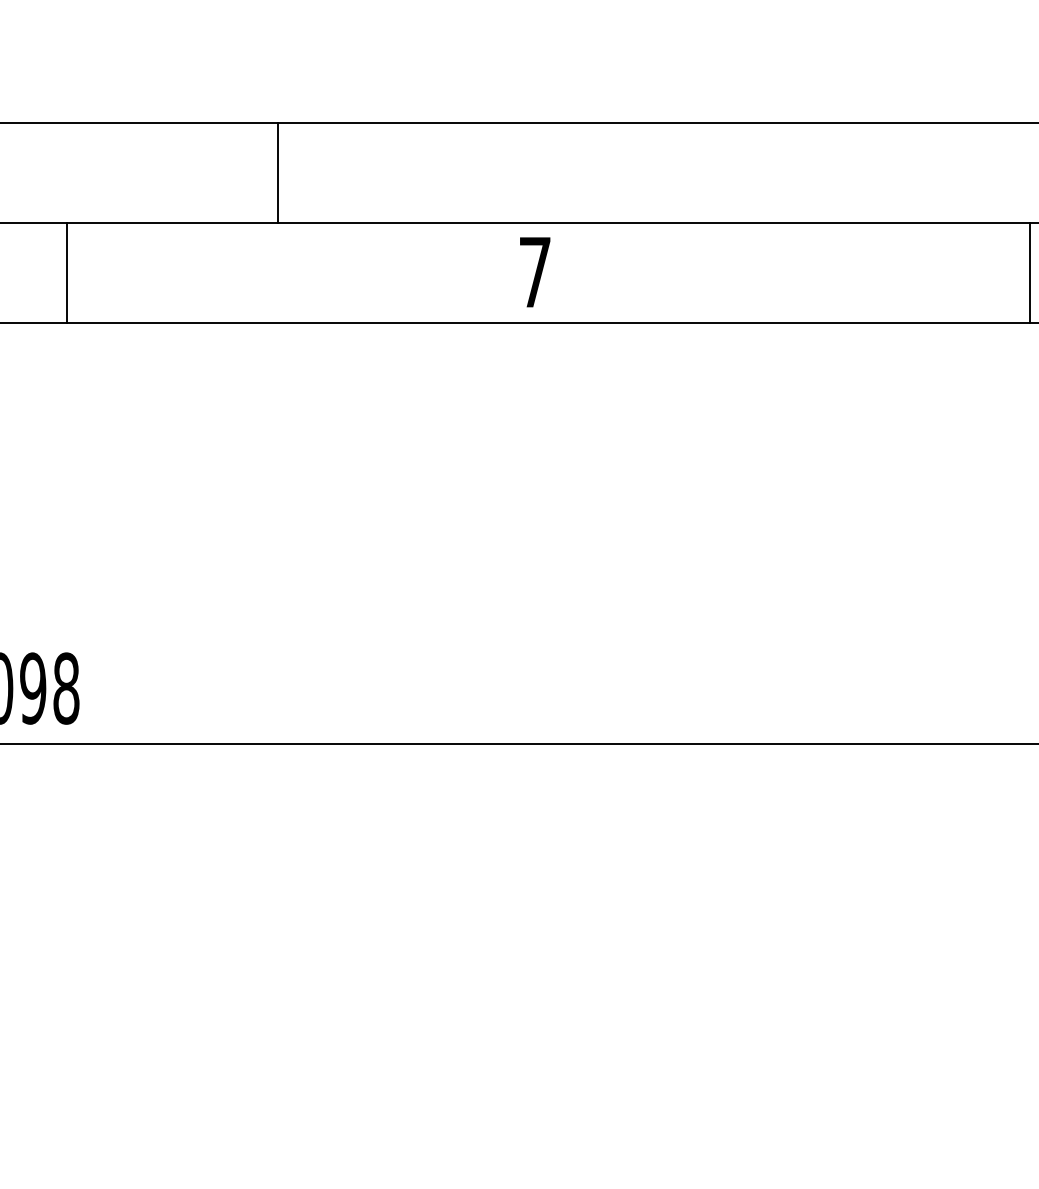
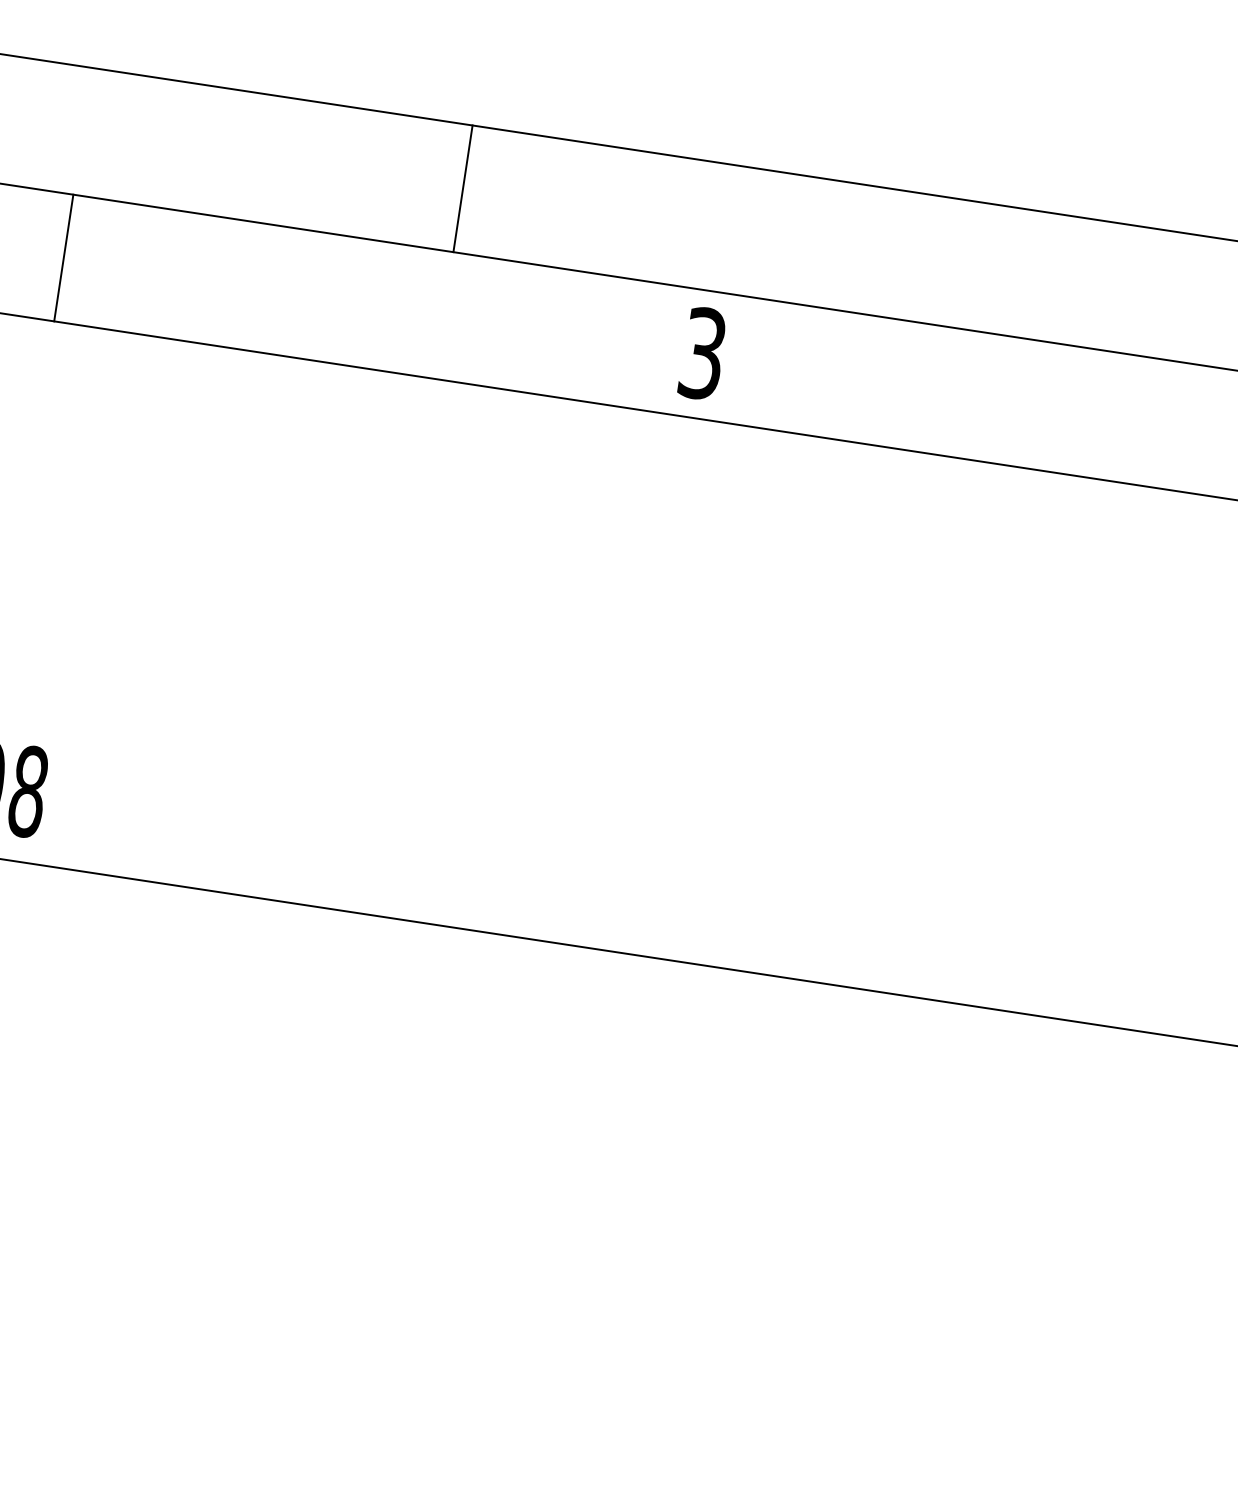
line: (278, 173) -> (463, 189), moved
text: (534, 272) -> (702, 353), 7 -> 3
line: (67, 273) -> (63, 258), moved

